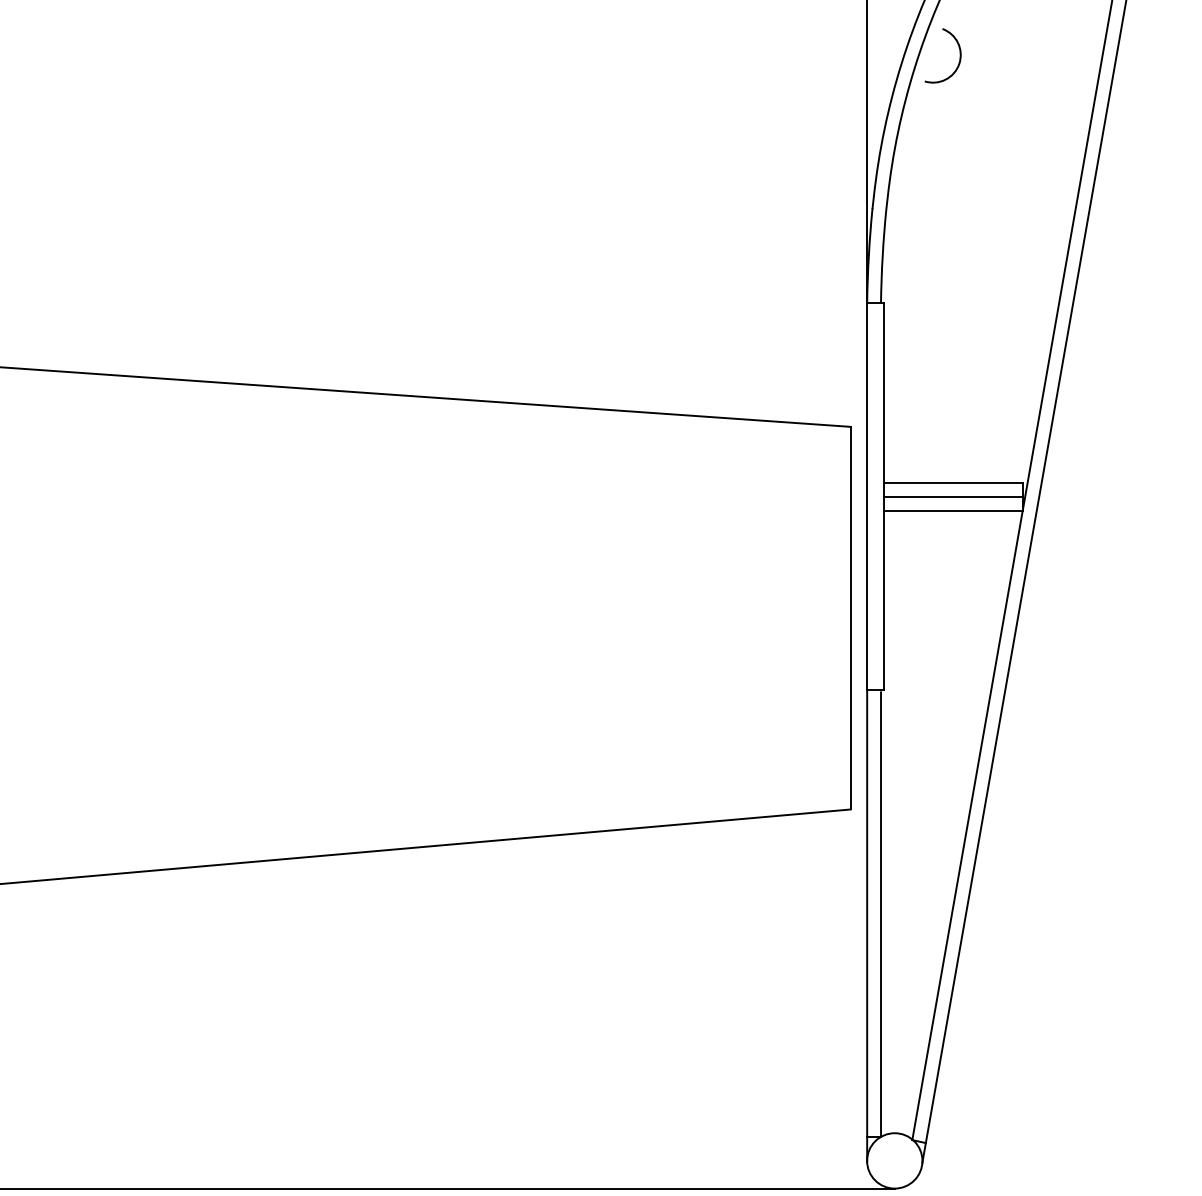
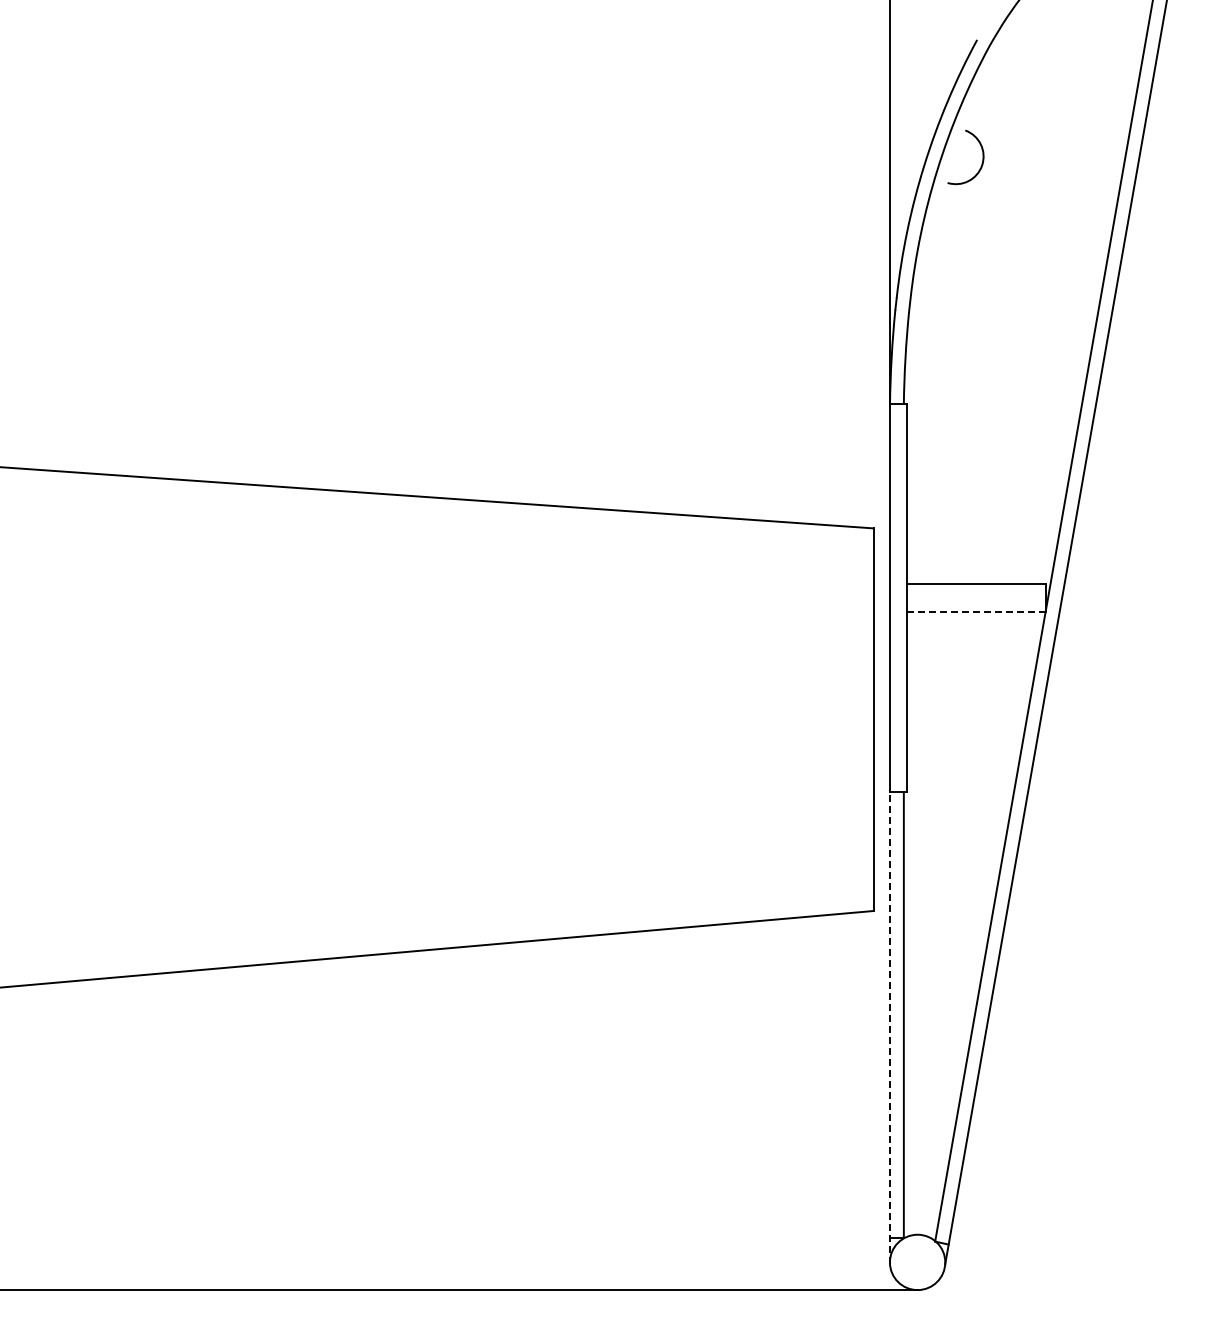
line: (953, 496) -> (976, 598), removed
line: (953, 510) -> (976, 612), solid -> dashed
line: (867, 925) -> (890, 1027), solid -> dashed

